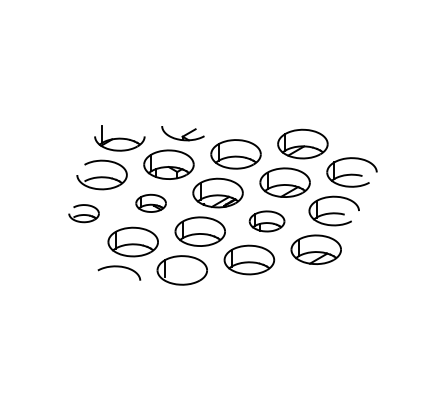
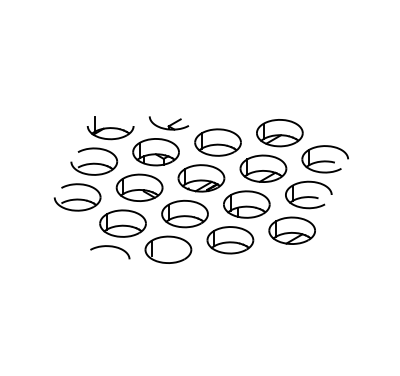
part: (150, 203) -> (139, 188), size x1.67
part: (83, 213) -> (77, 197), size x1.67
part: (266, 221) -> (246, 204), size x1.43

